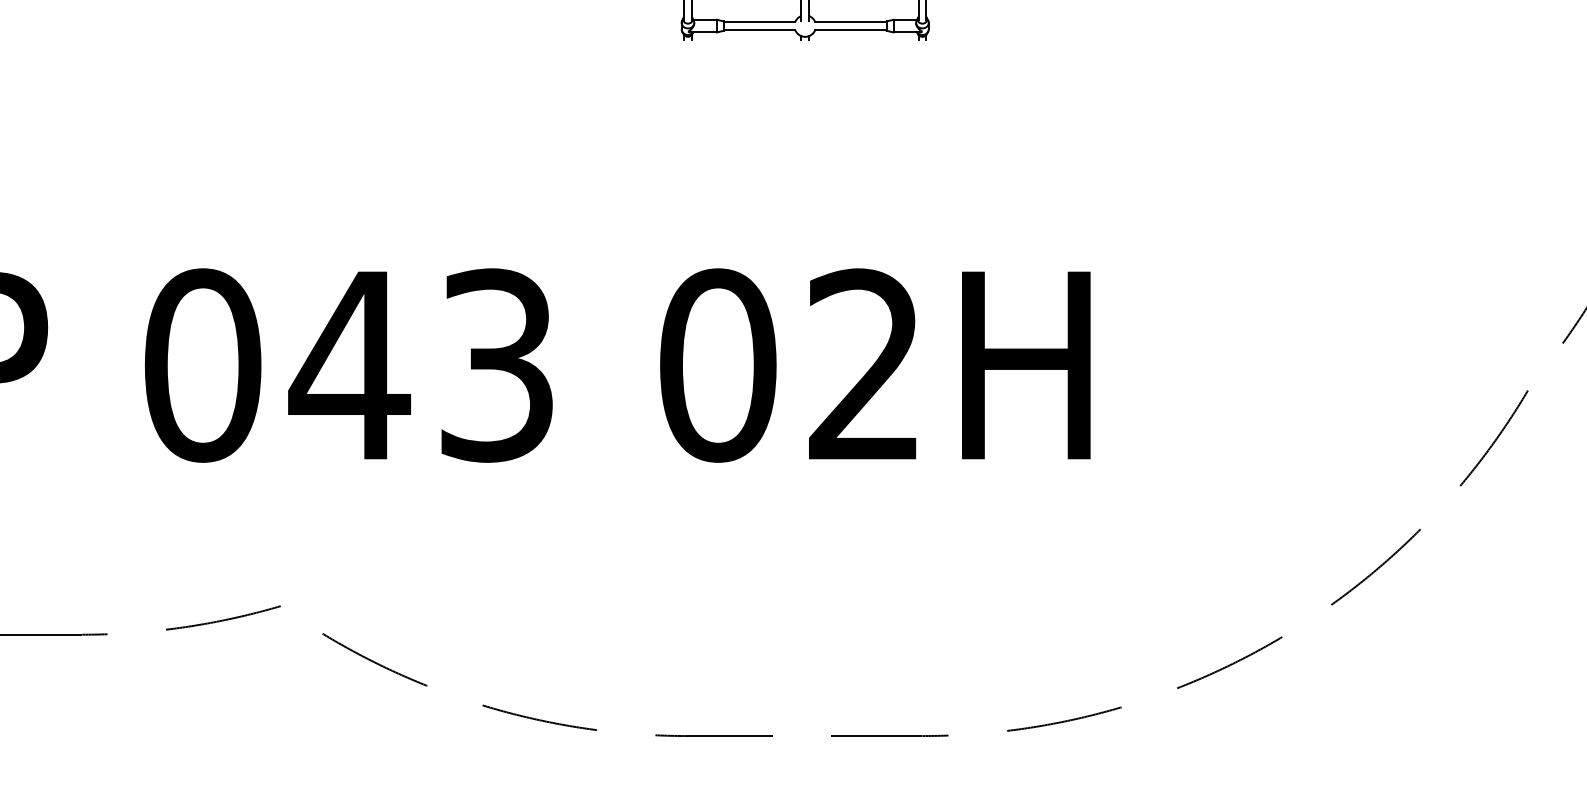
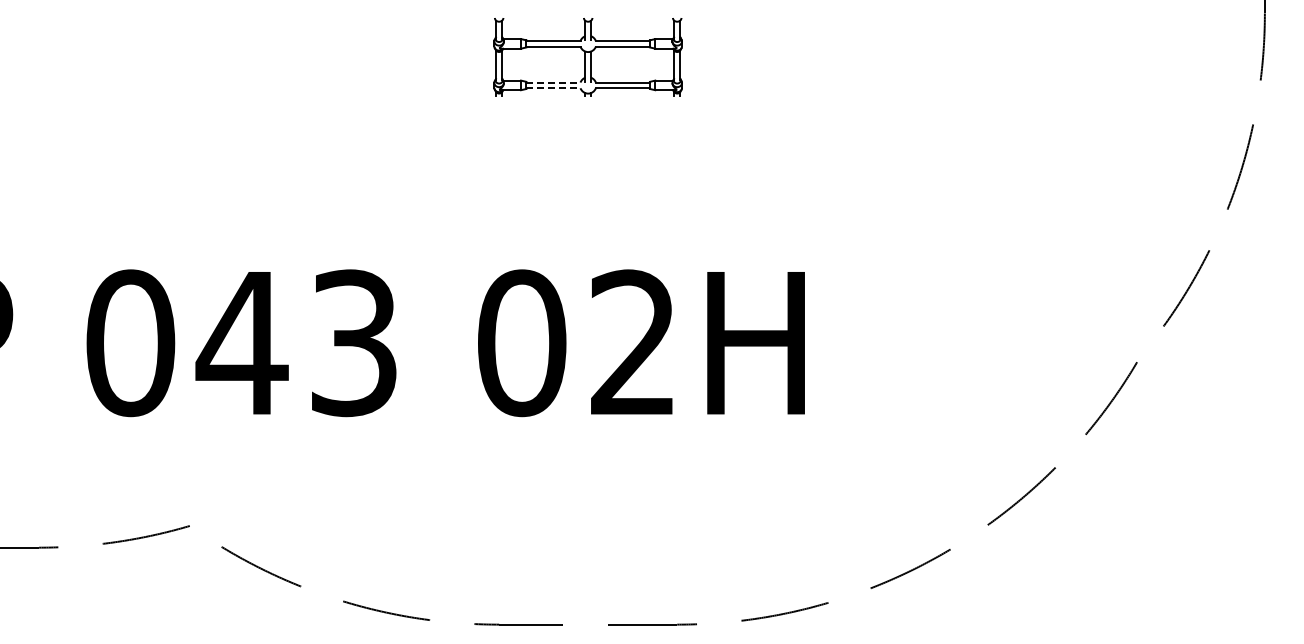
line: (759, 22) -> (553, 82), solid -> dashed
line: (759, 30) -> (553, 88), solid -> dashed

